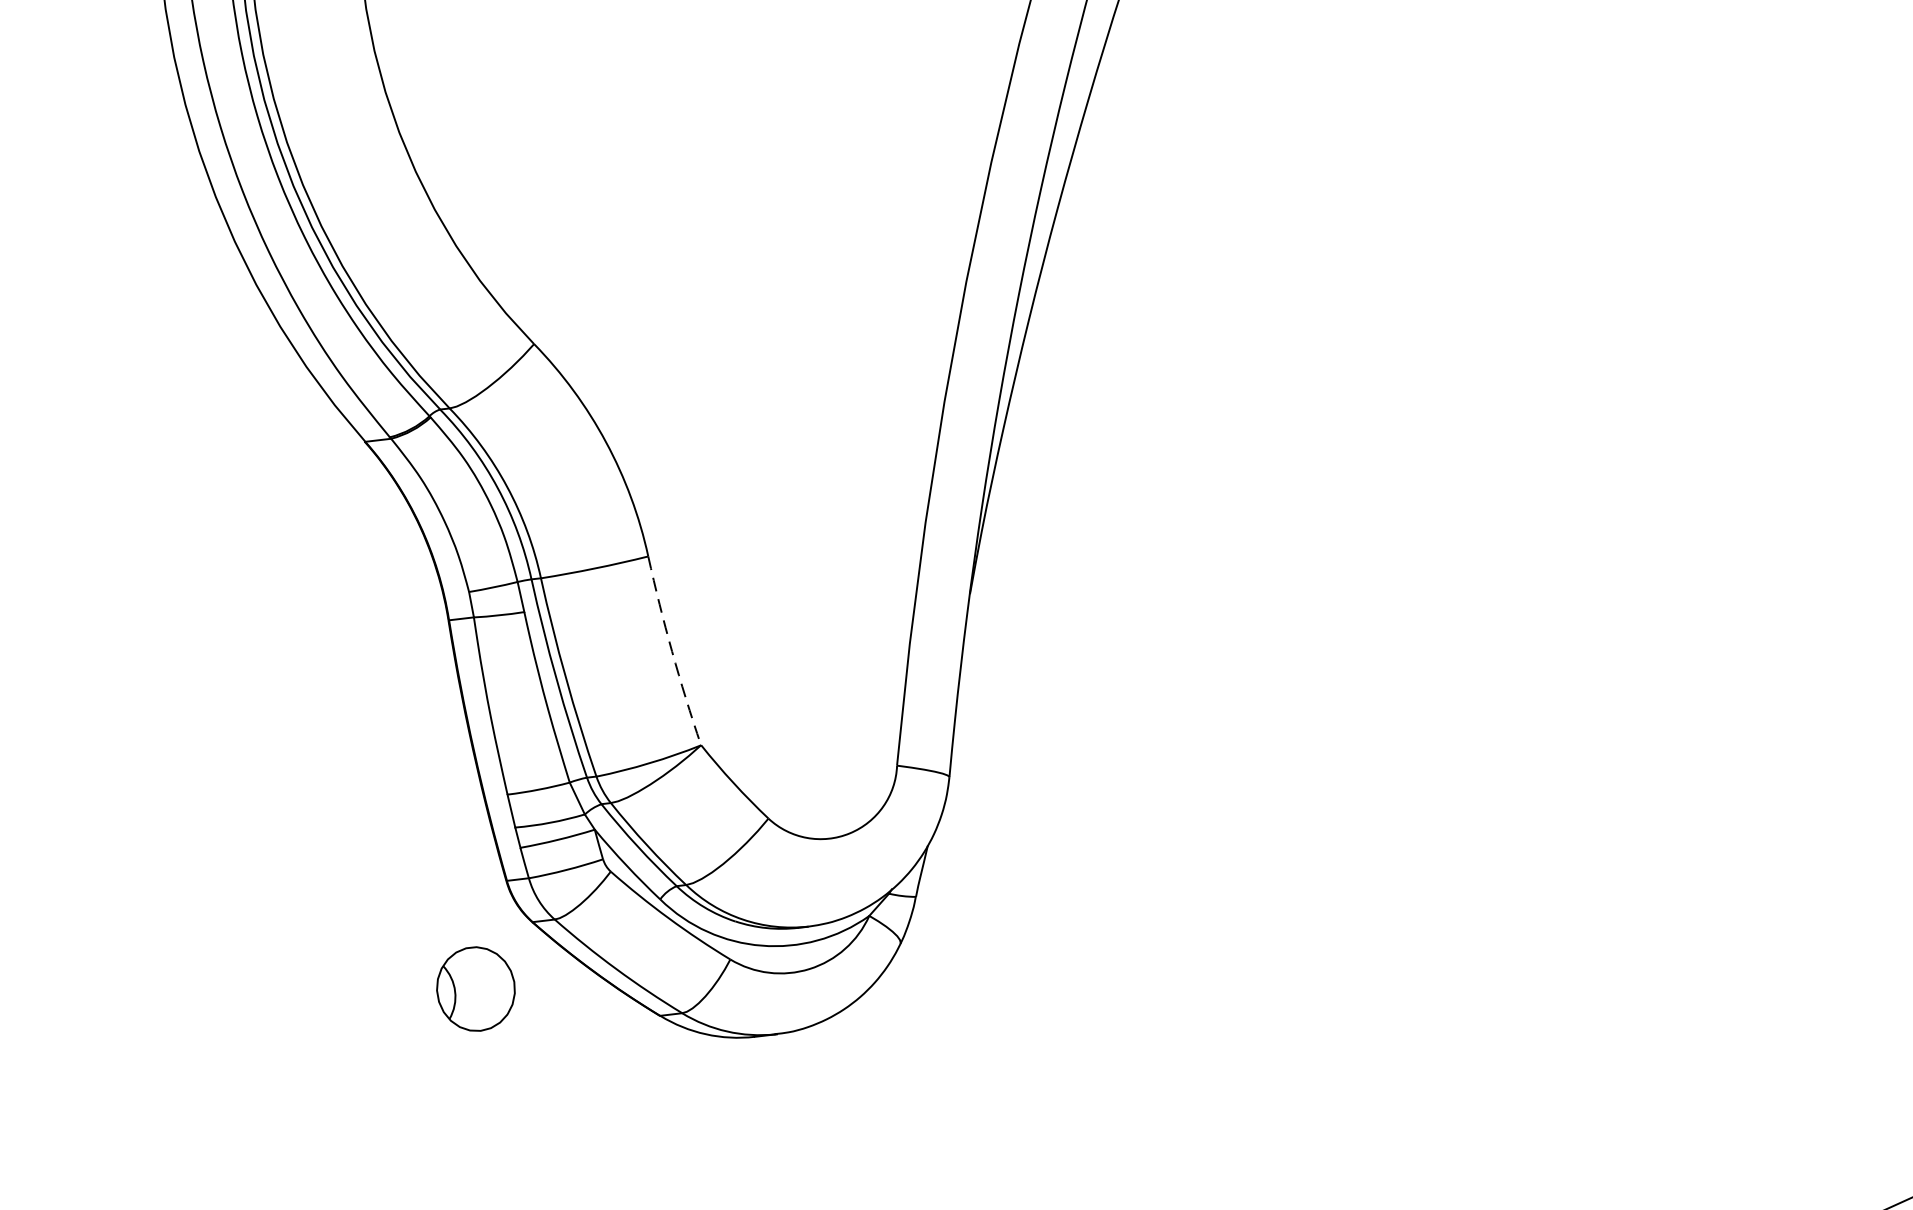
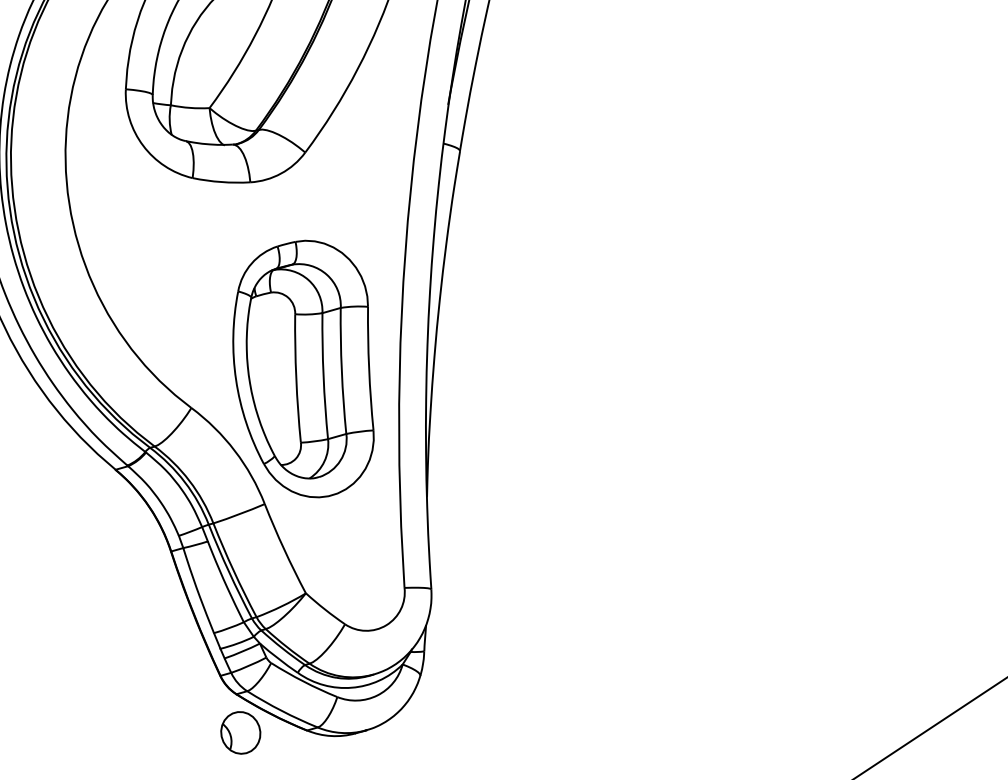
part: (767, 301) -> (303, 368), added
arc: (672, 652) -> (284, 549), dashed -> solid
part: (475, 988) -> (240, 732), moved

